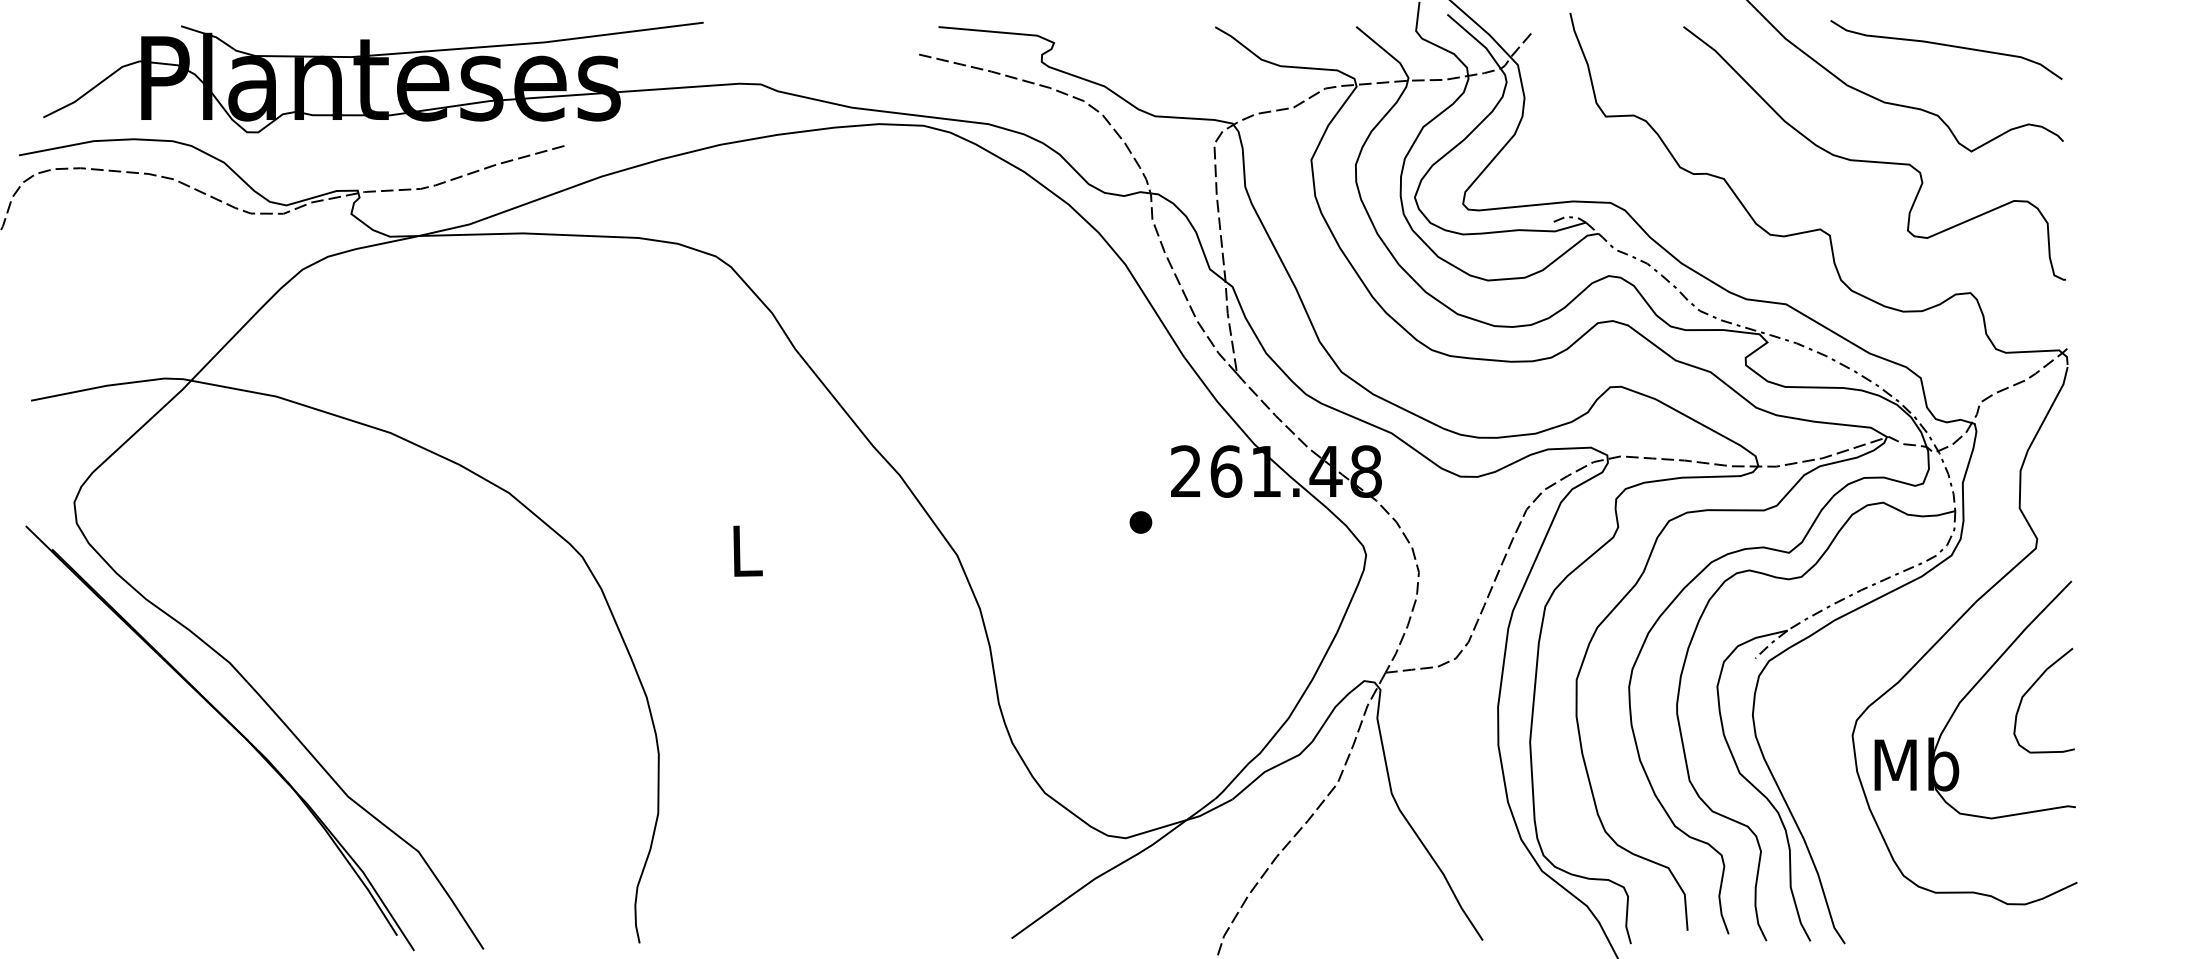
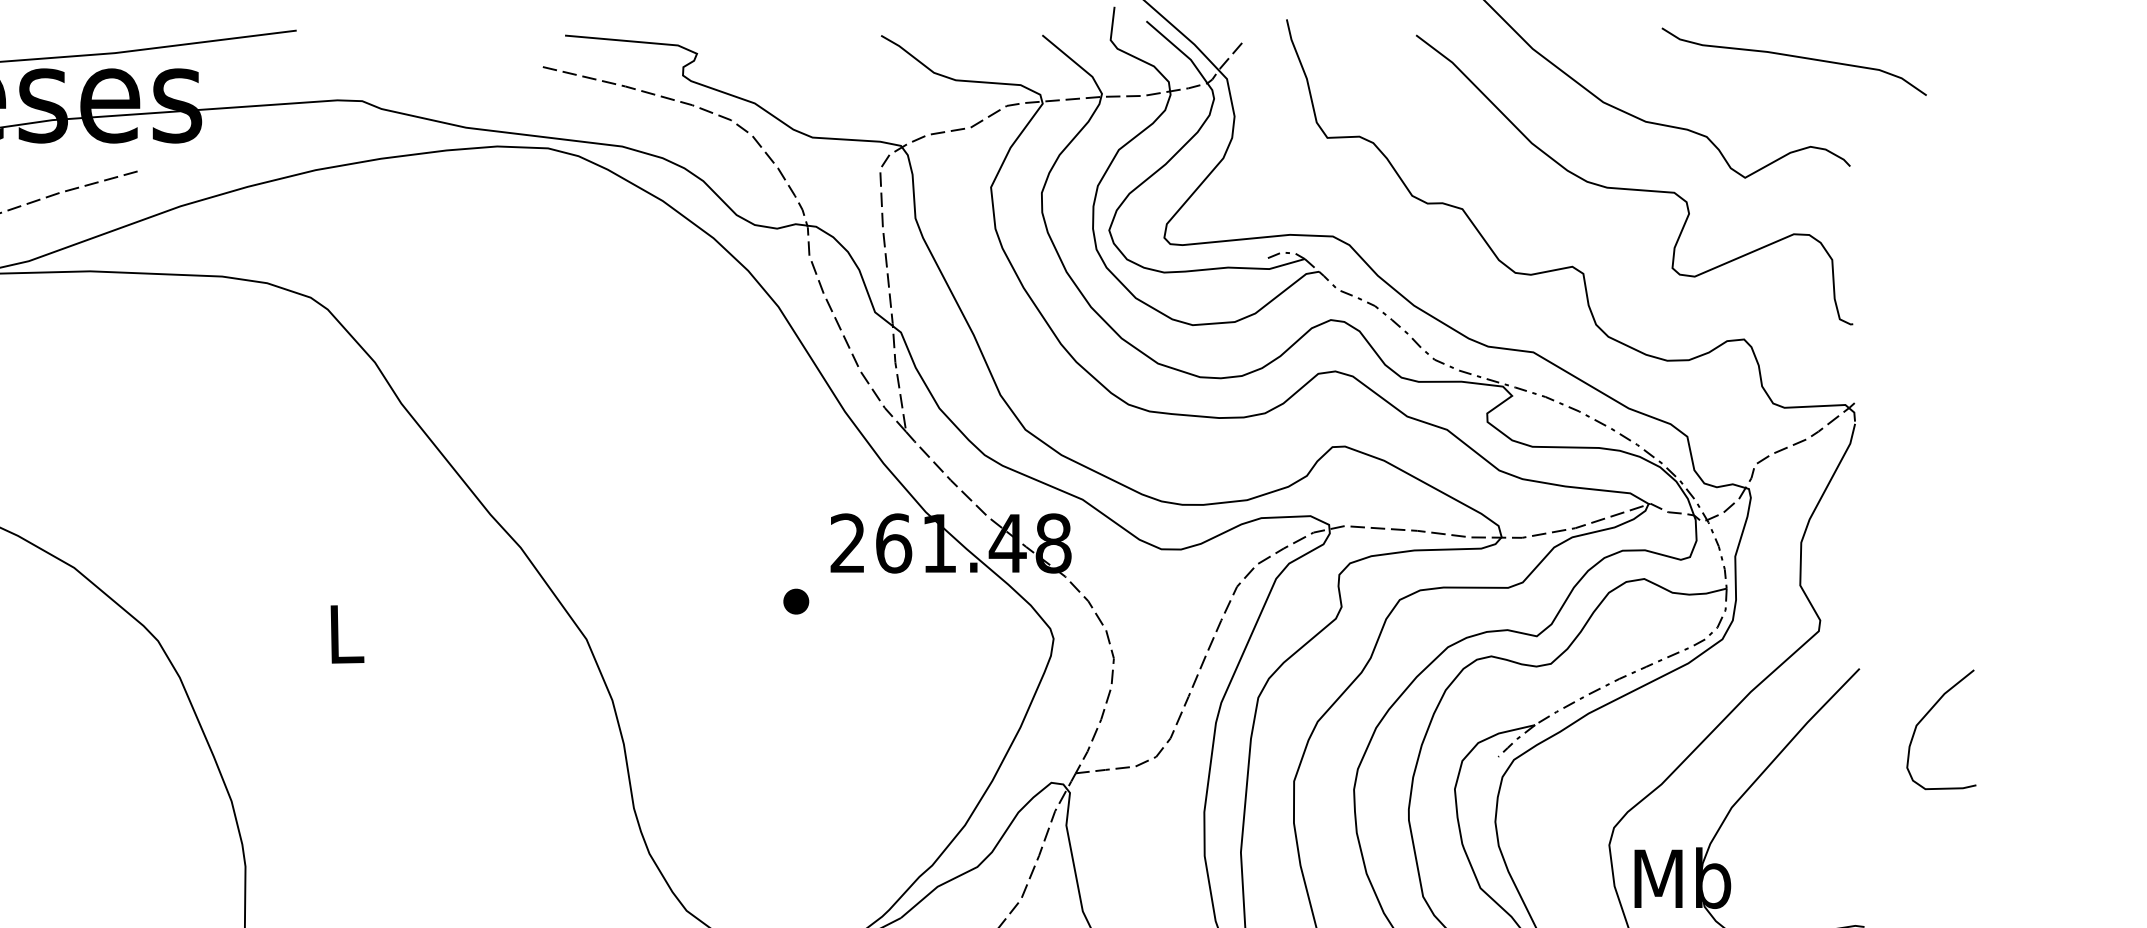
curve: (1946, 46) -> (1794, 57), moved
curve: (2031, 688) -> (1926, 715), moved

